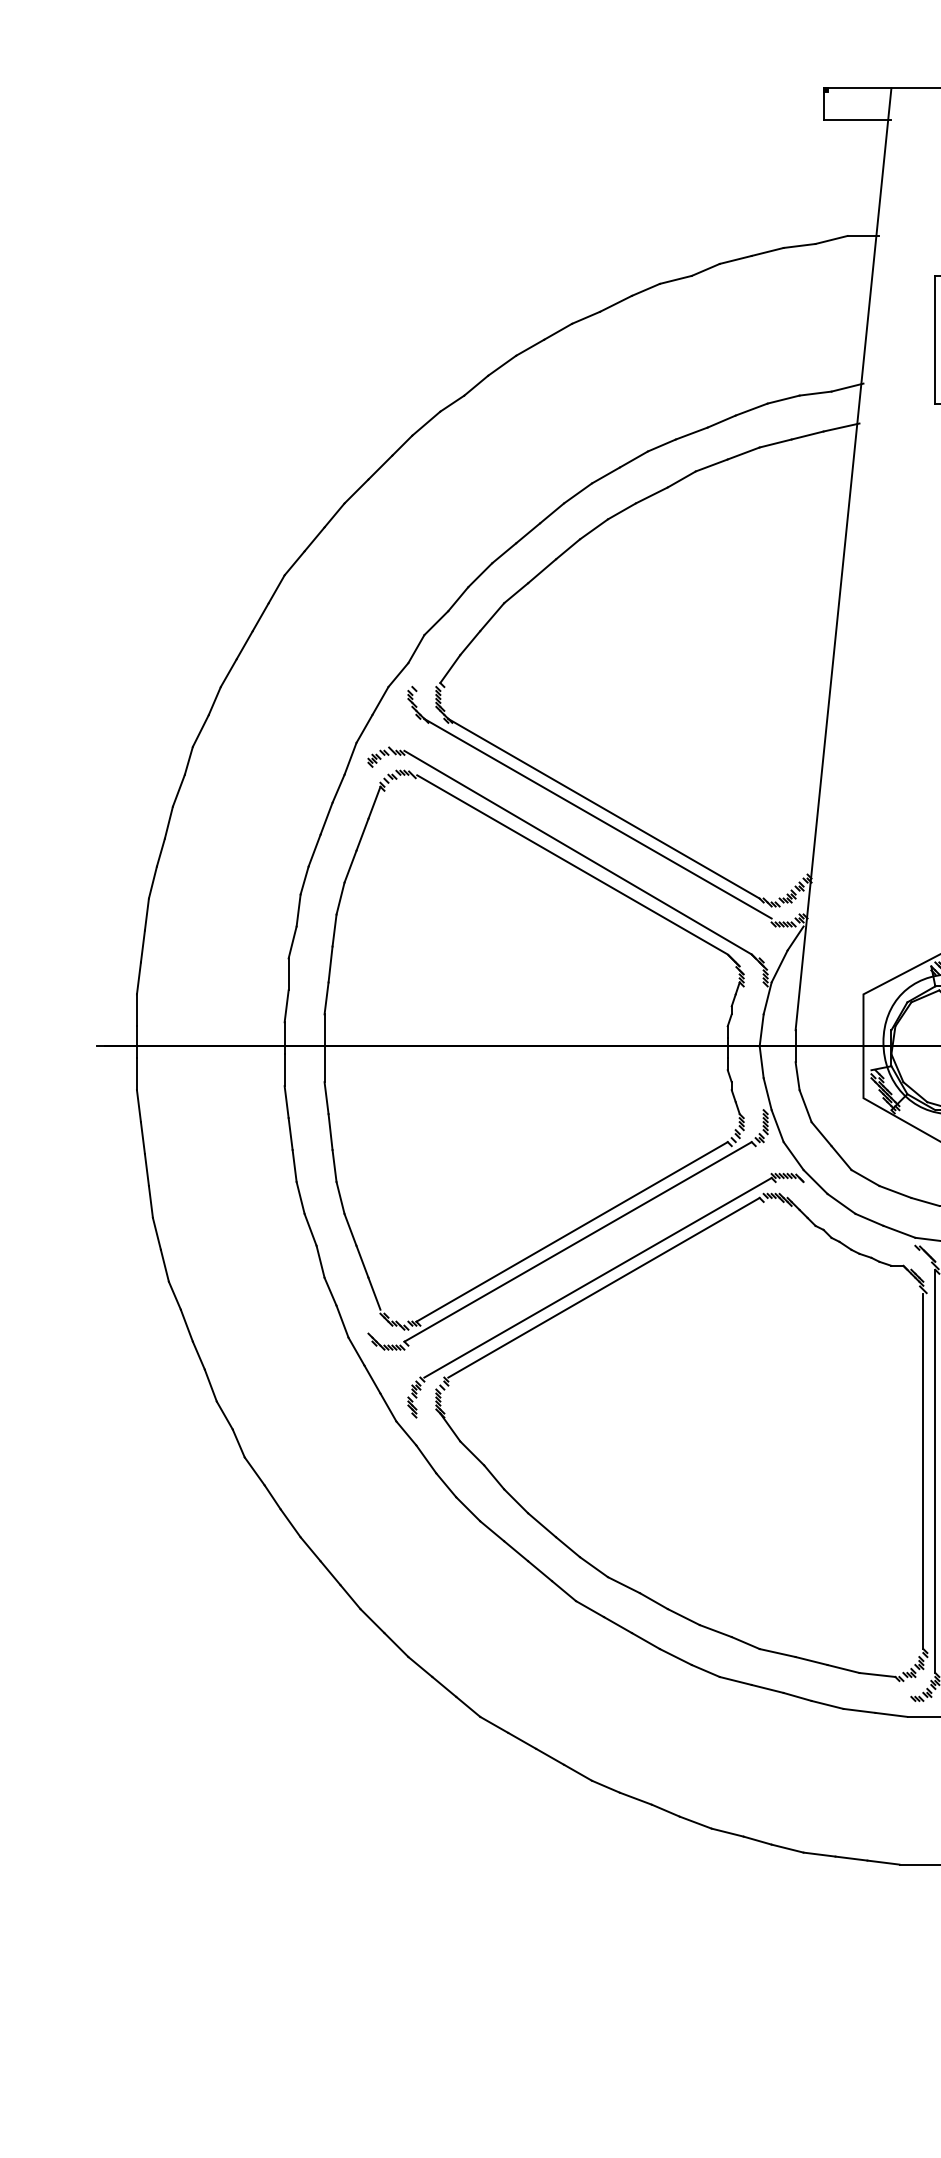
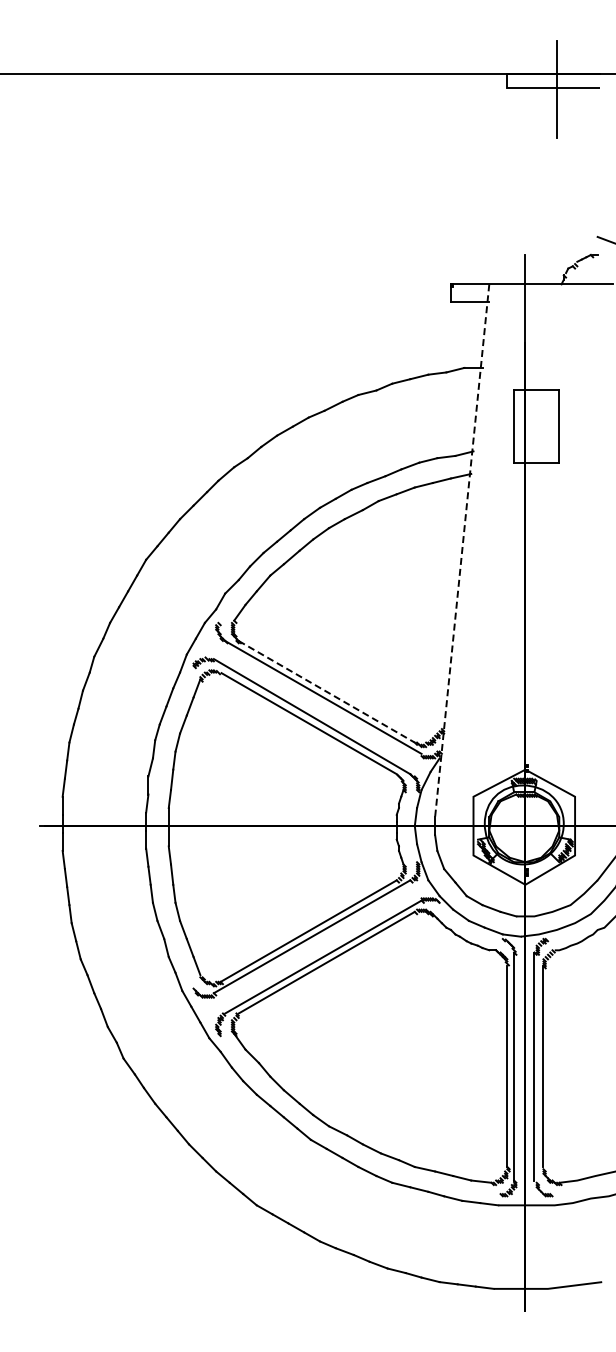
line: (844, 558) -> (462, 550), solid -> dashed
line: (603, 808) -> (326, 691), solid -> dashed

